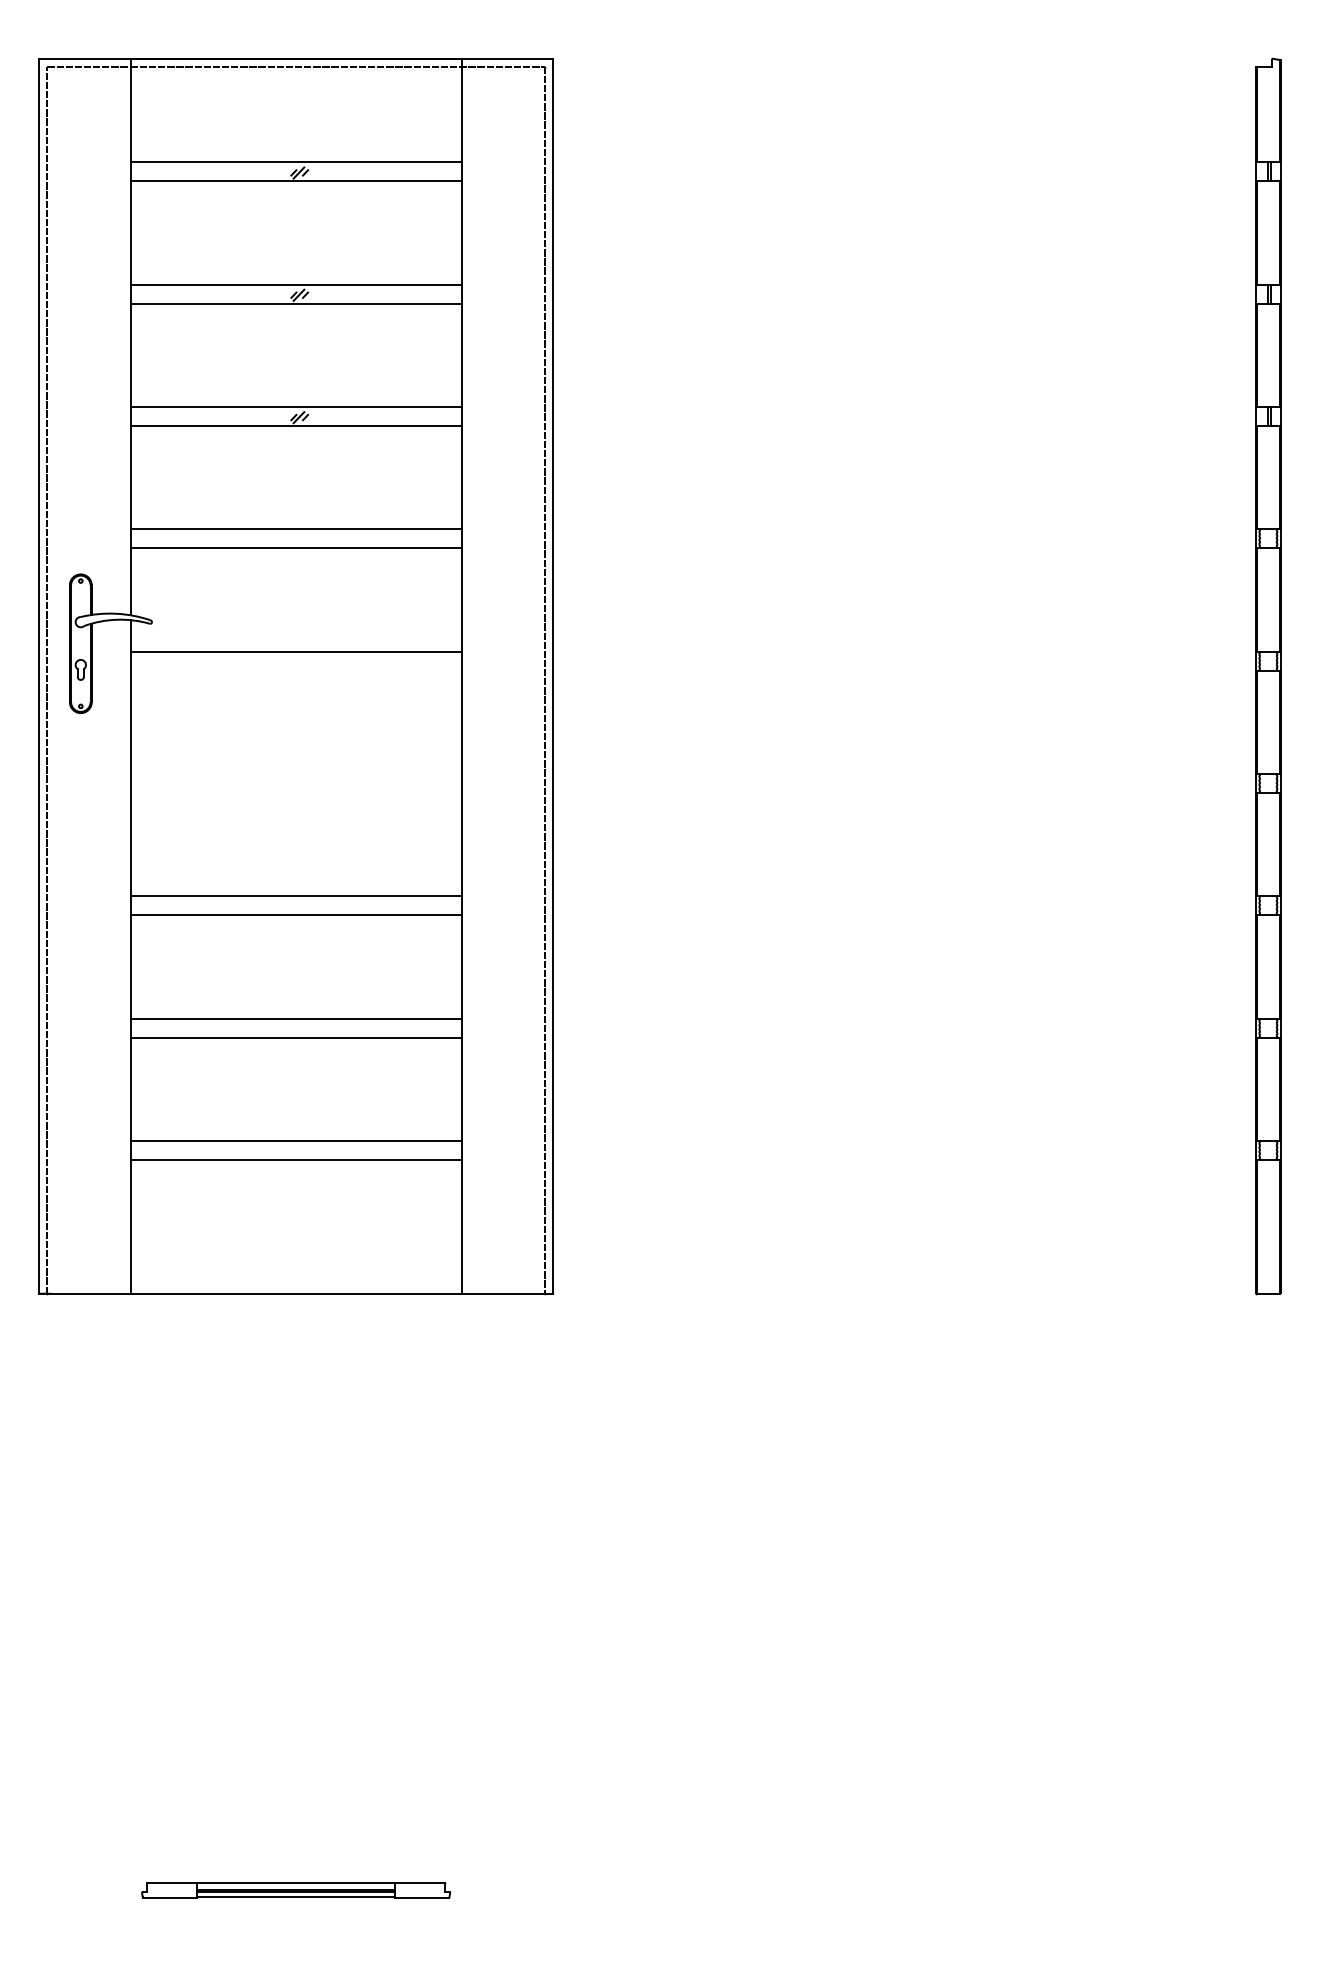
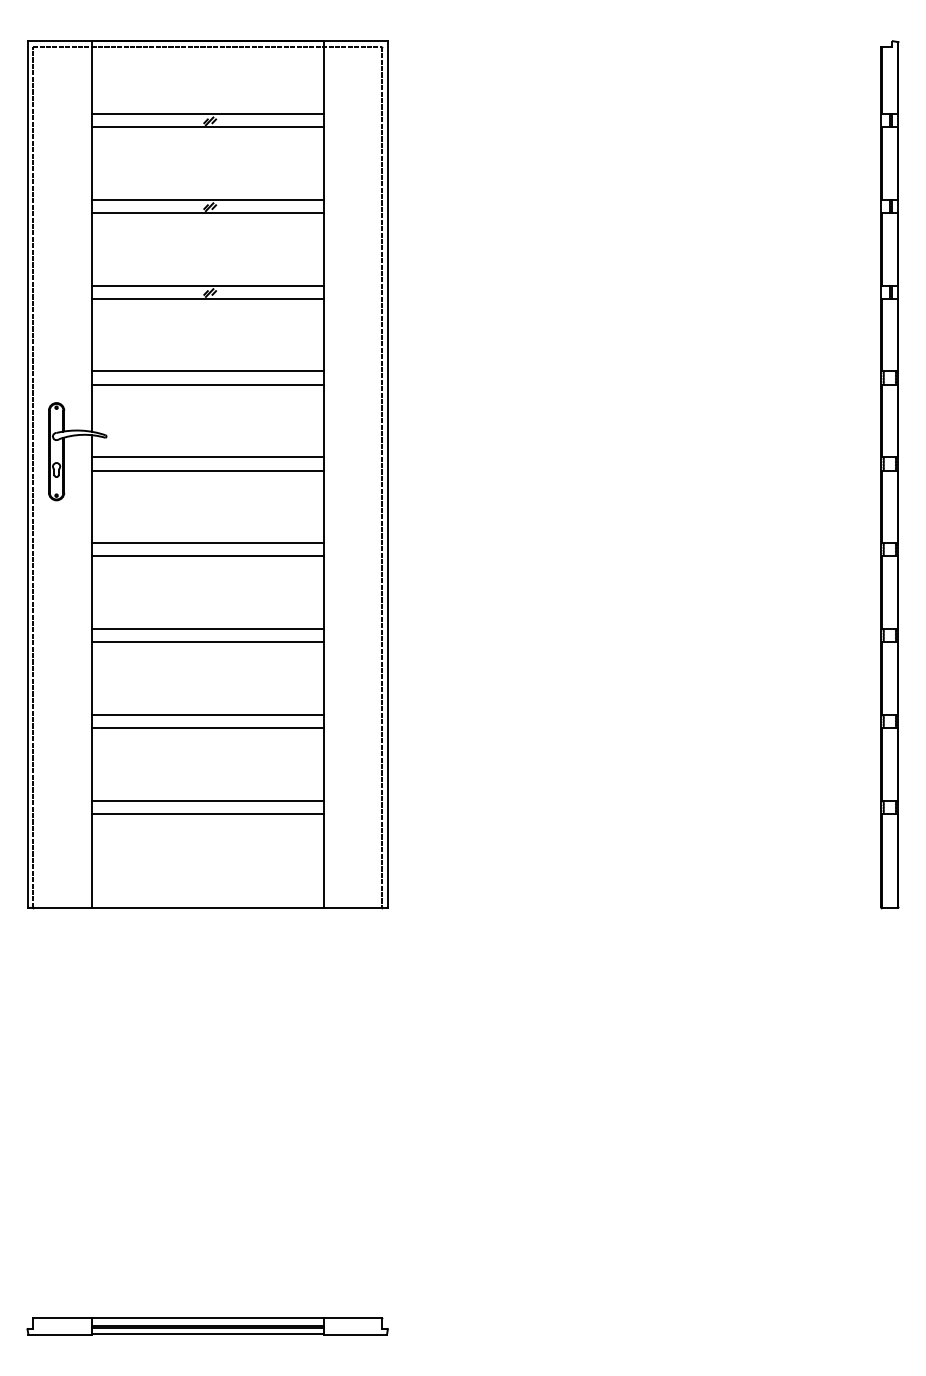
line: (295, 670) -> (207, 470), added
line: (295, 774) -> (207, 543), added
line: (295, 793) -> (207, 556), added
part: (295, 1890) -> (207, 1326), size x1.67

